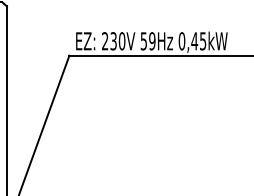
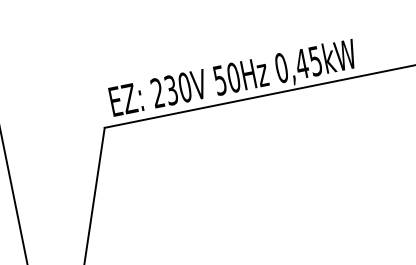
text: (152, 41) -> (234, 77), 59Hz -> 50Hz

